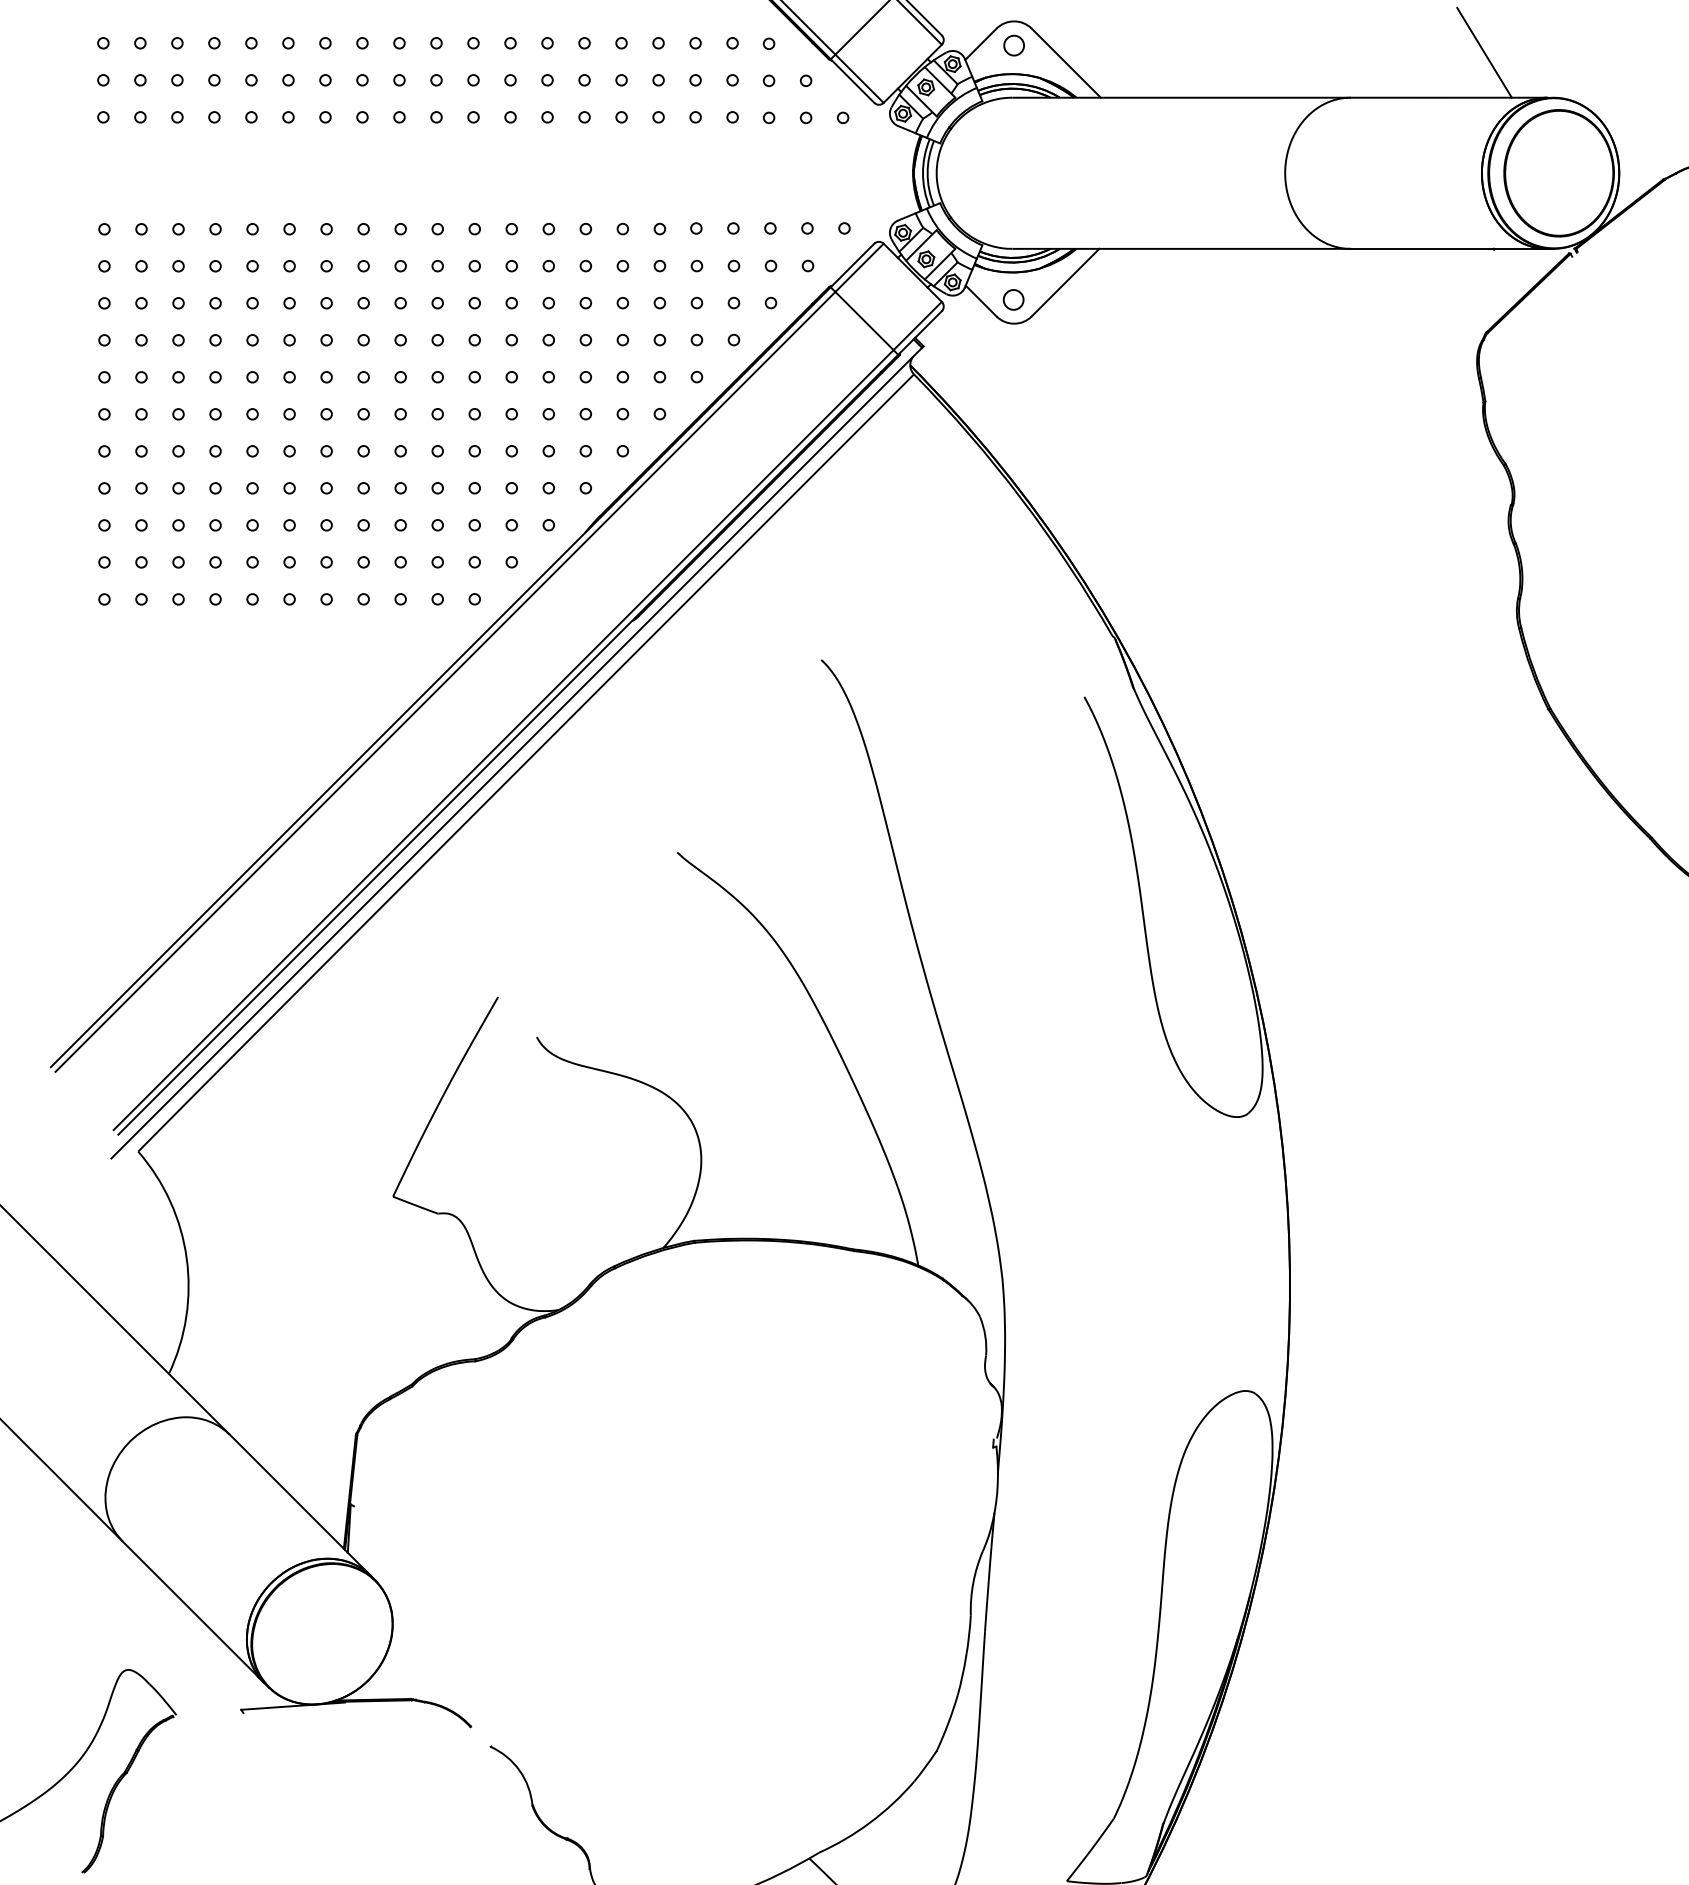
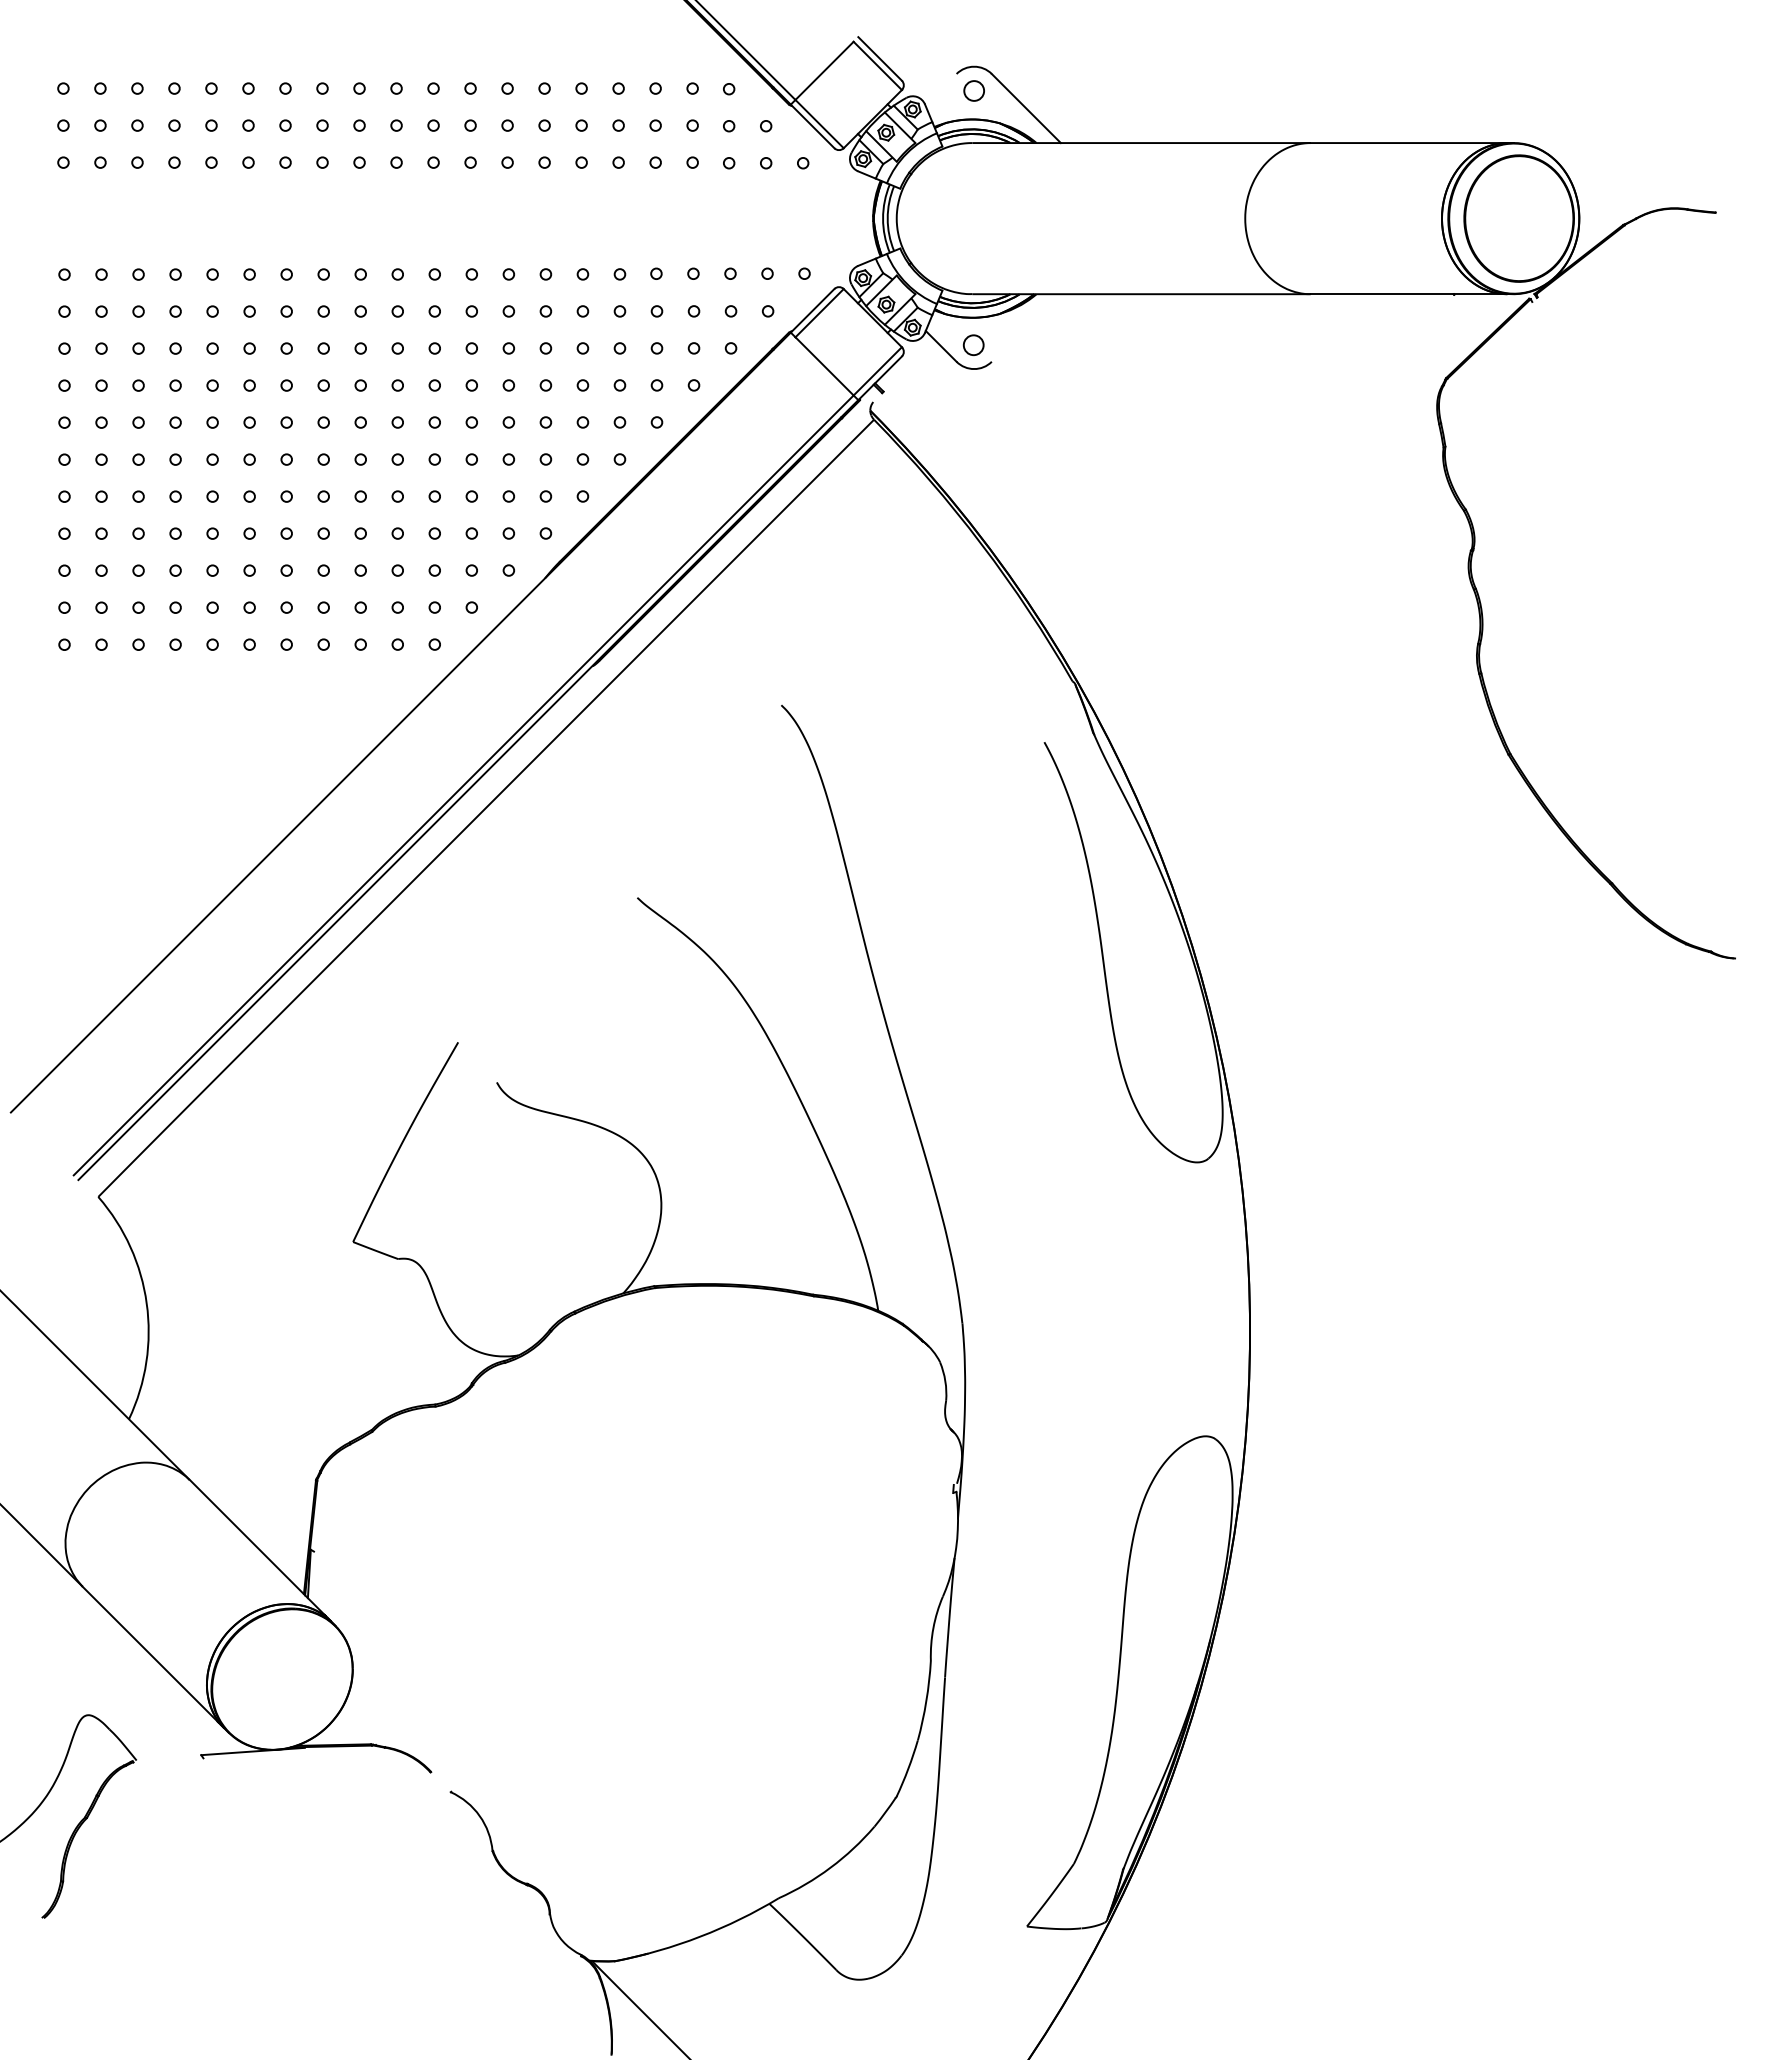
line: (980, 44) -> (940, 89), removed
line: (1484, 53) -> (1444, 98), removed
line: (1065, 282) -> (1025, 327), removed
line: (445, 682) -> (405, 727), removed
line: (516, 753) -> (476, 798), removed

